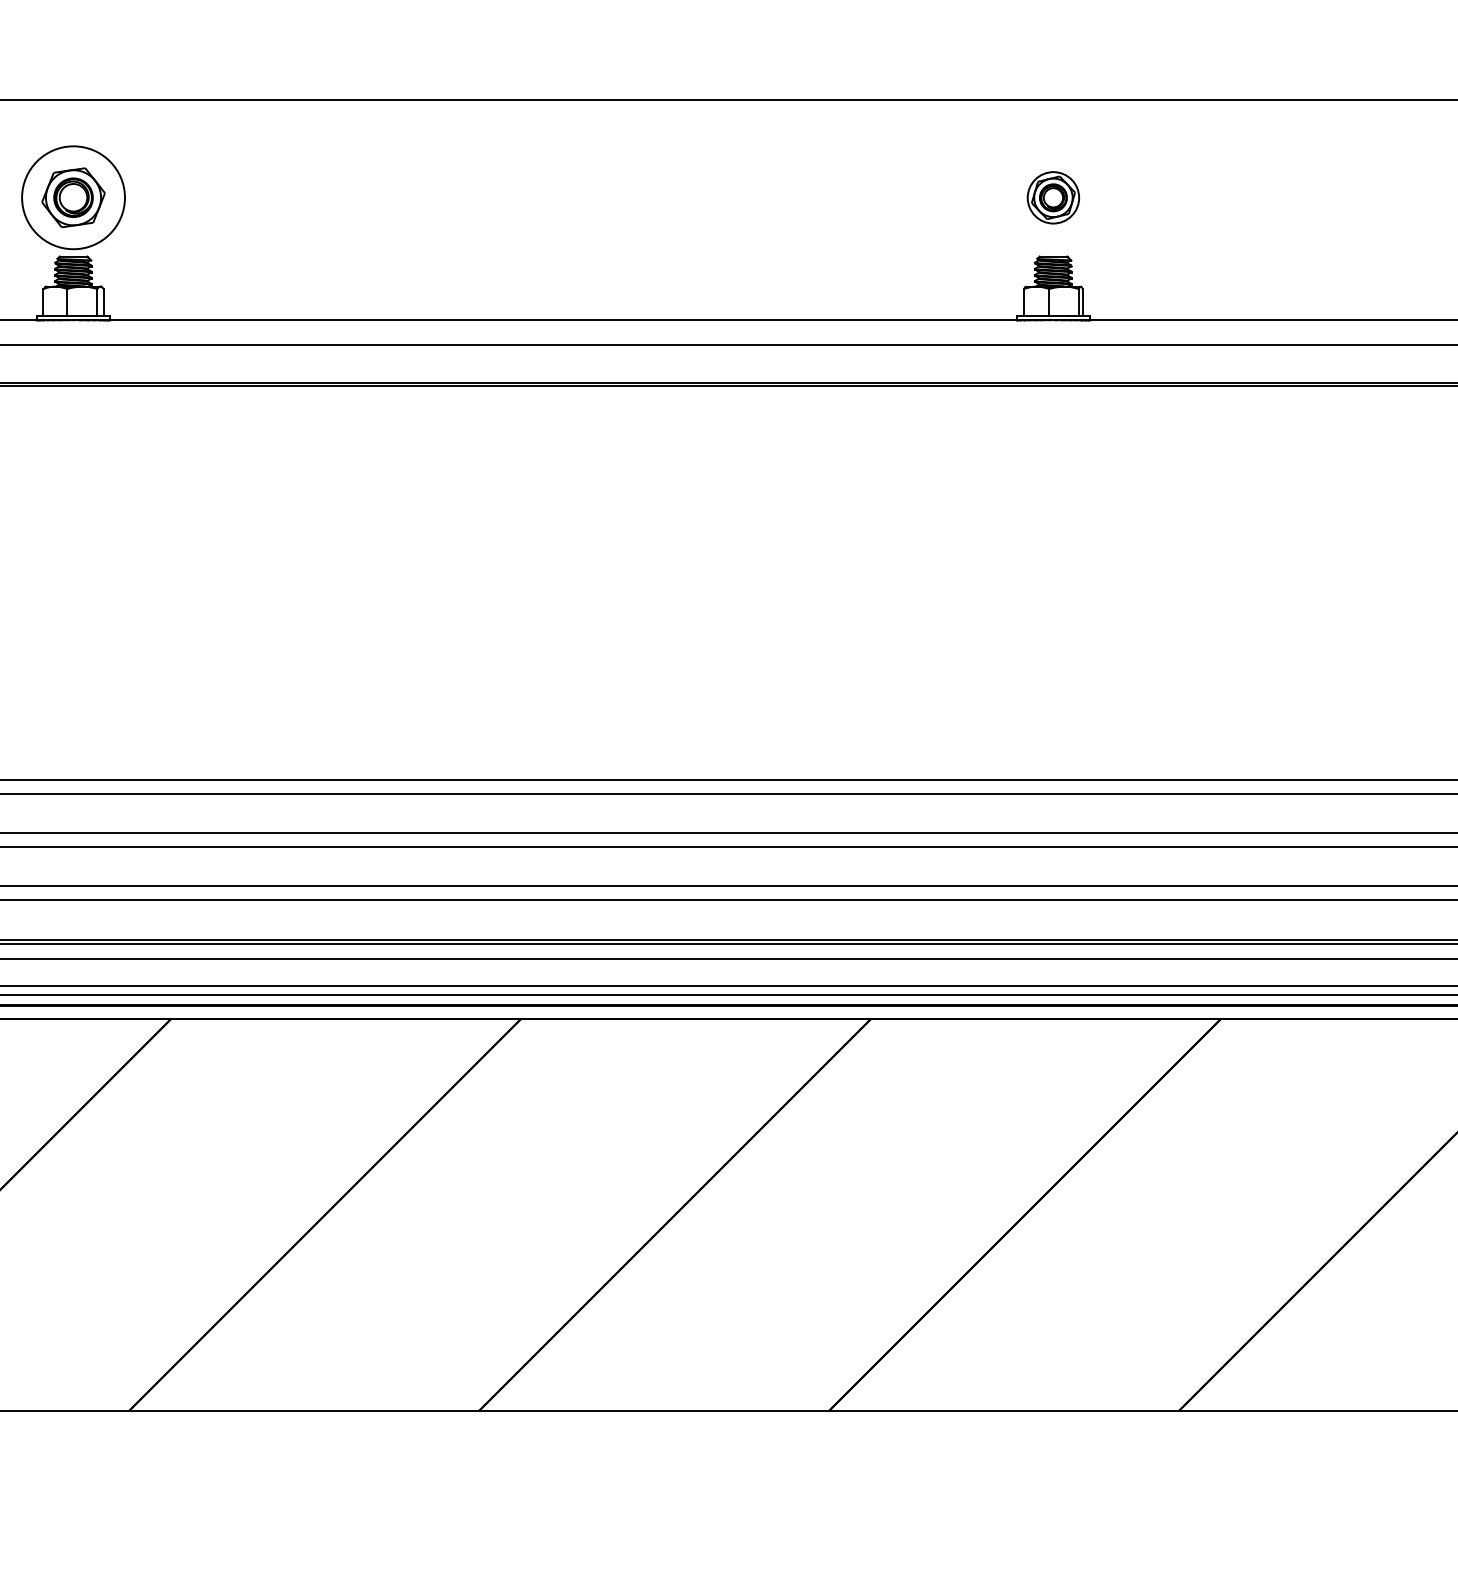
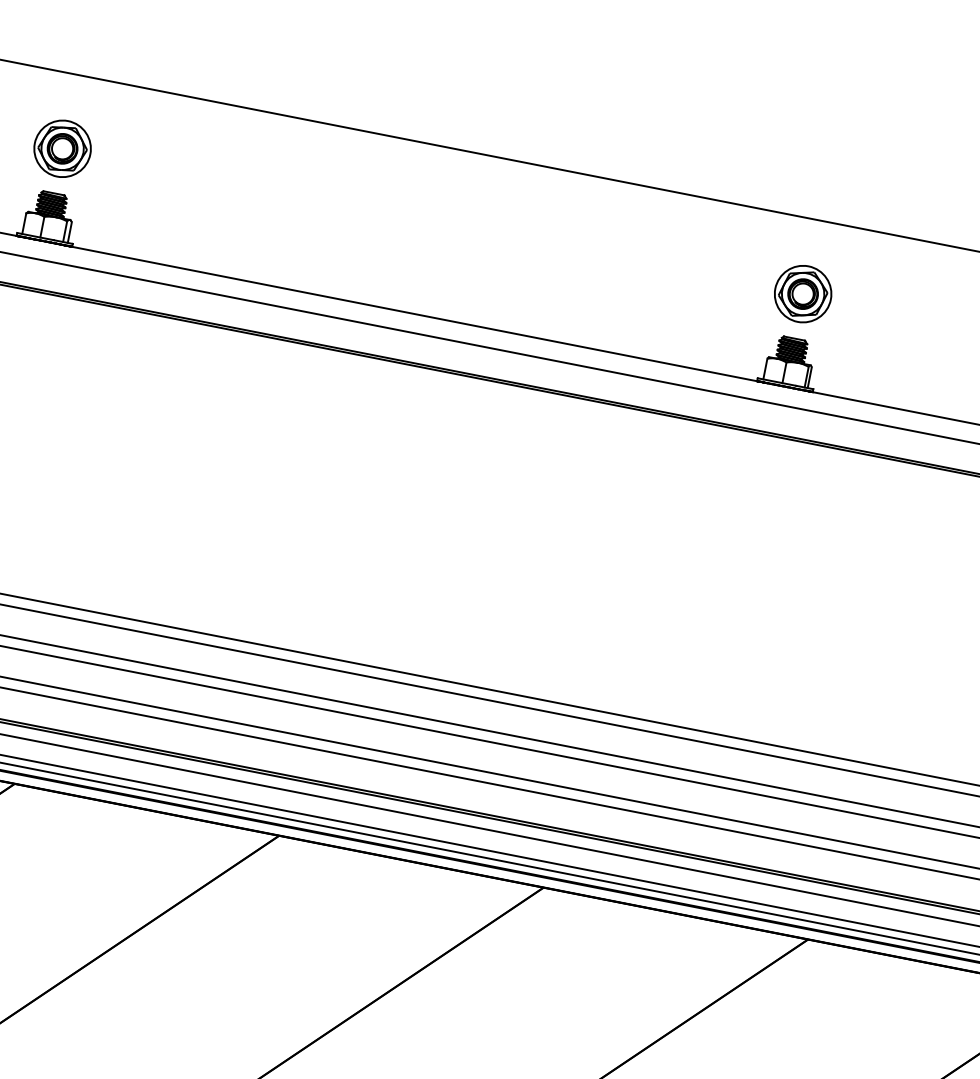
circle: (73, 197) -> (62, 148), size x0.71
part: (1053, 197) -> (803, 293), size x1.43

